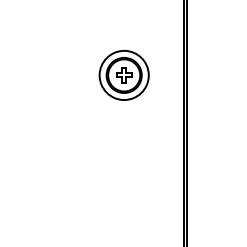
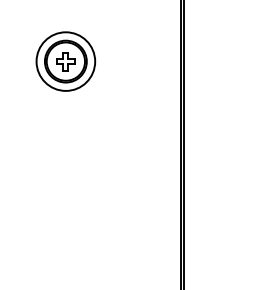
part: (123, 75) -> (65, 61), moved

